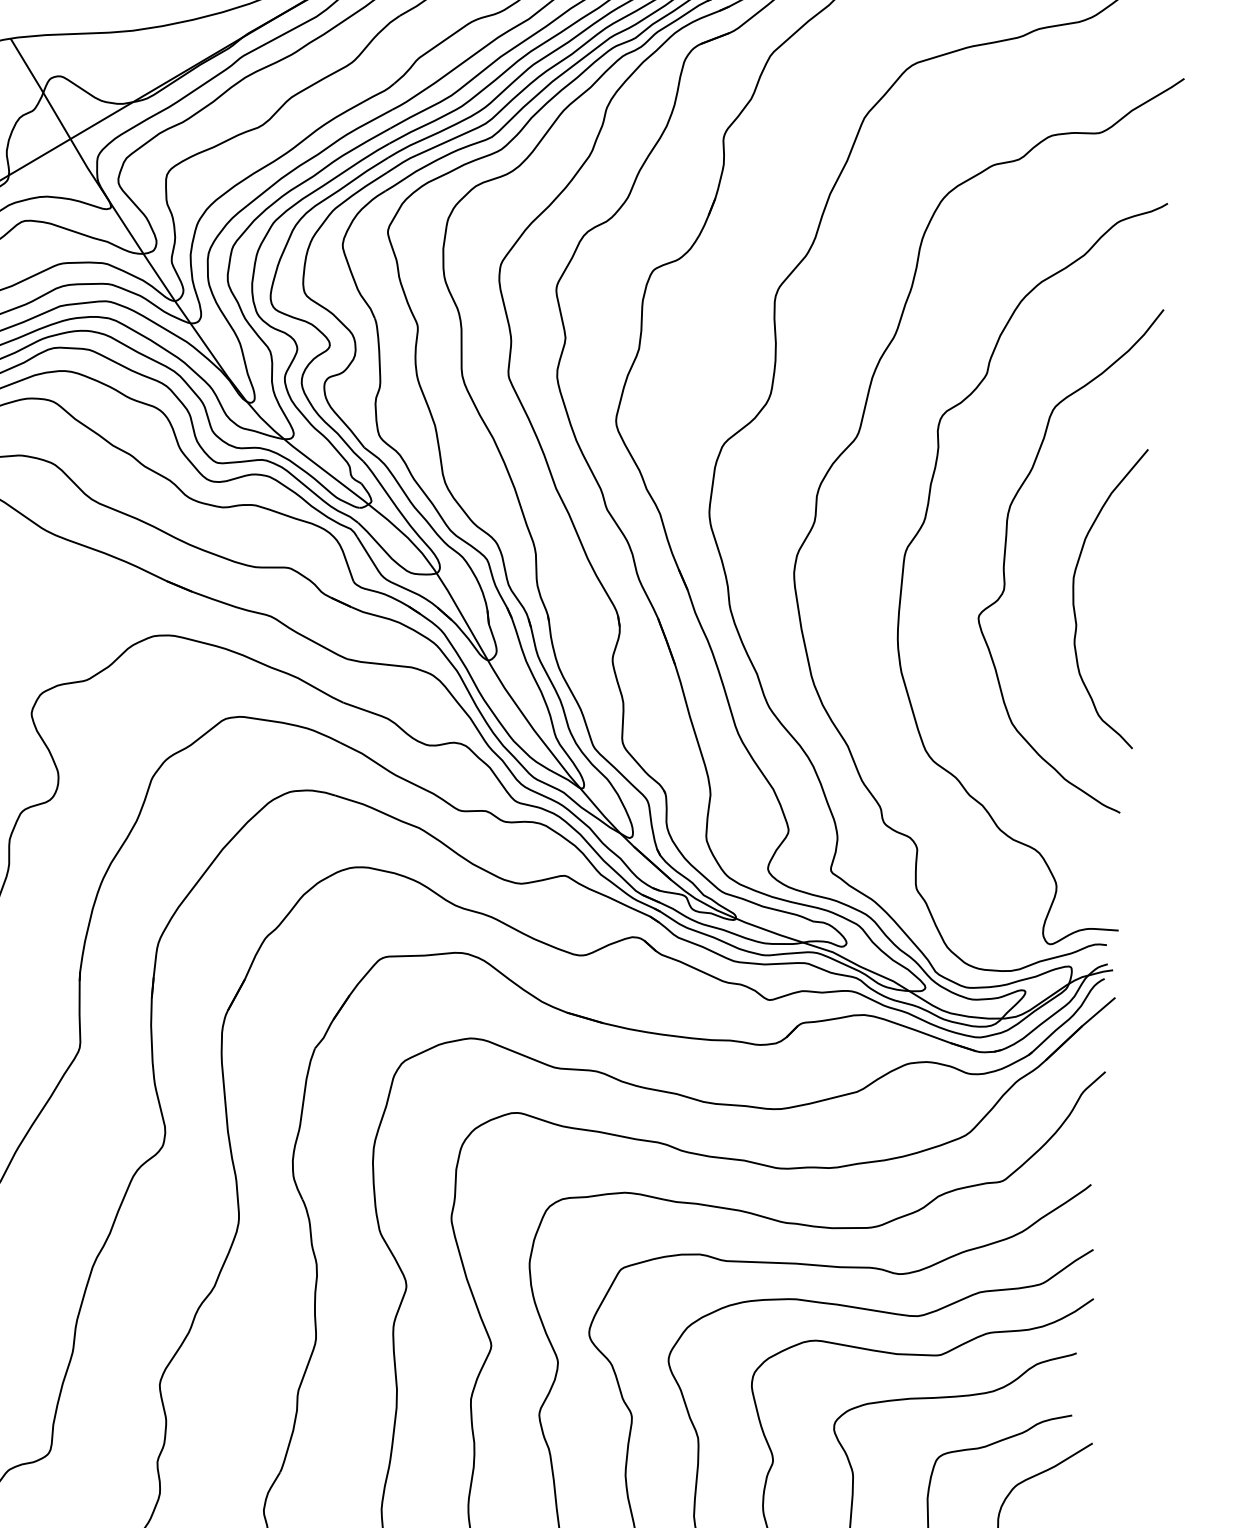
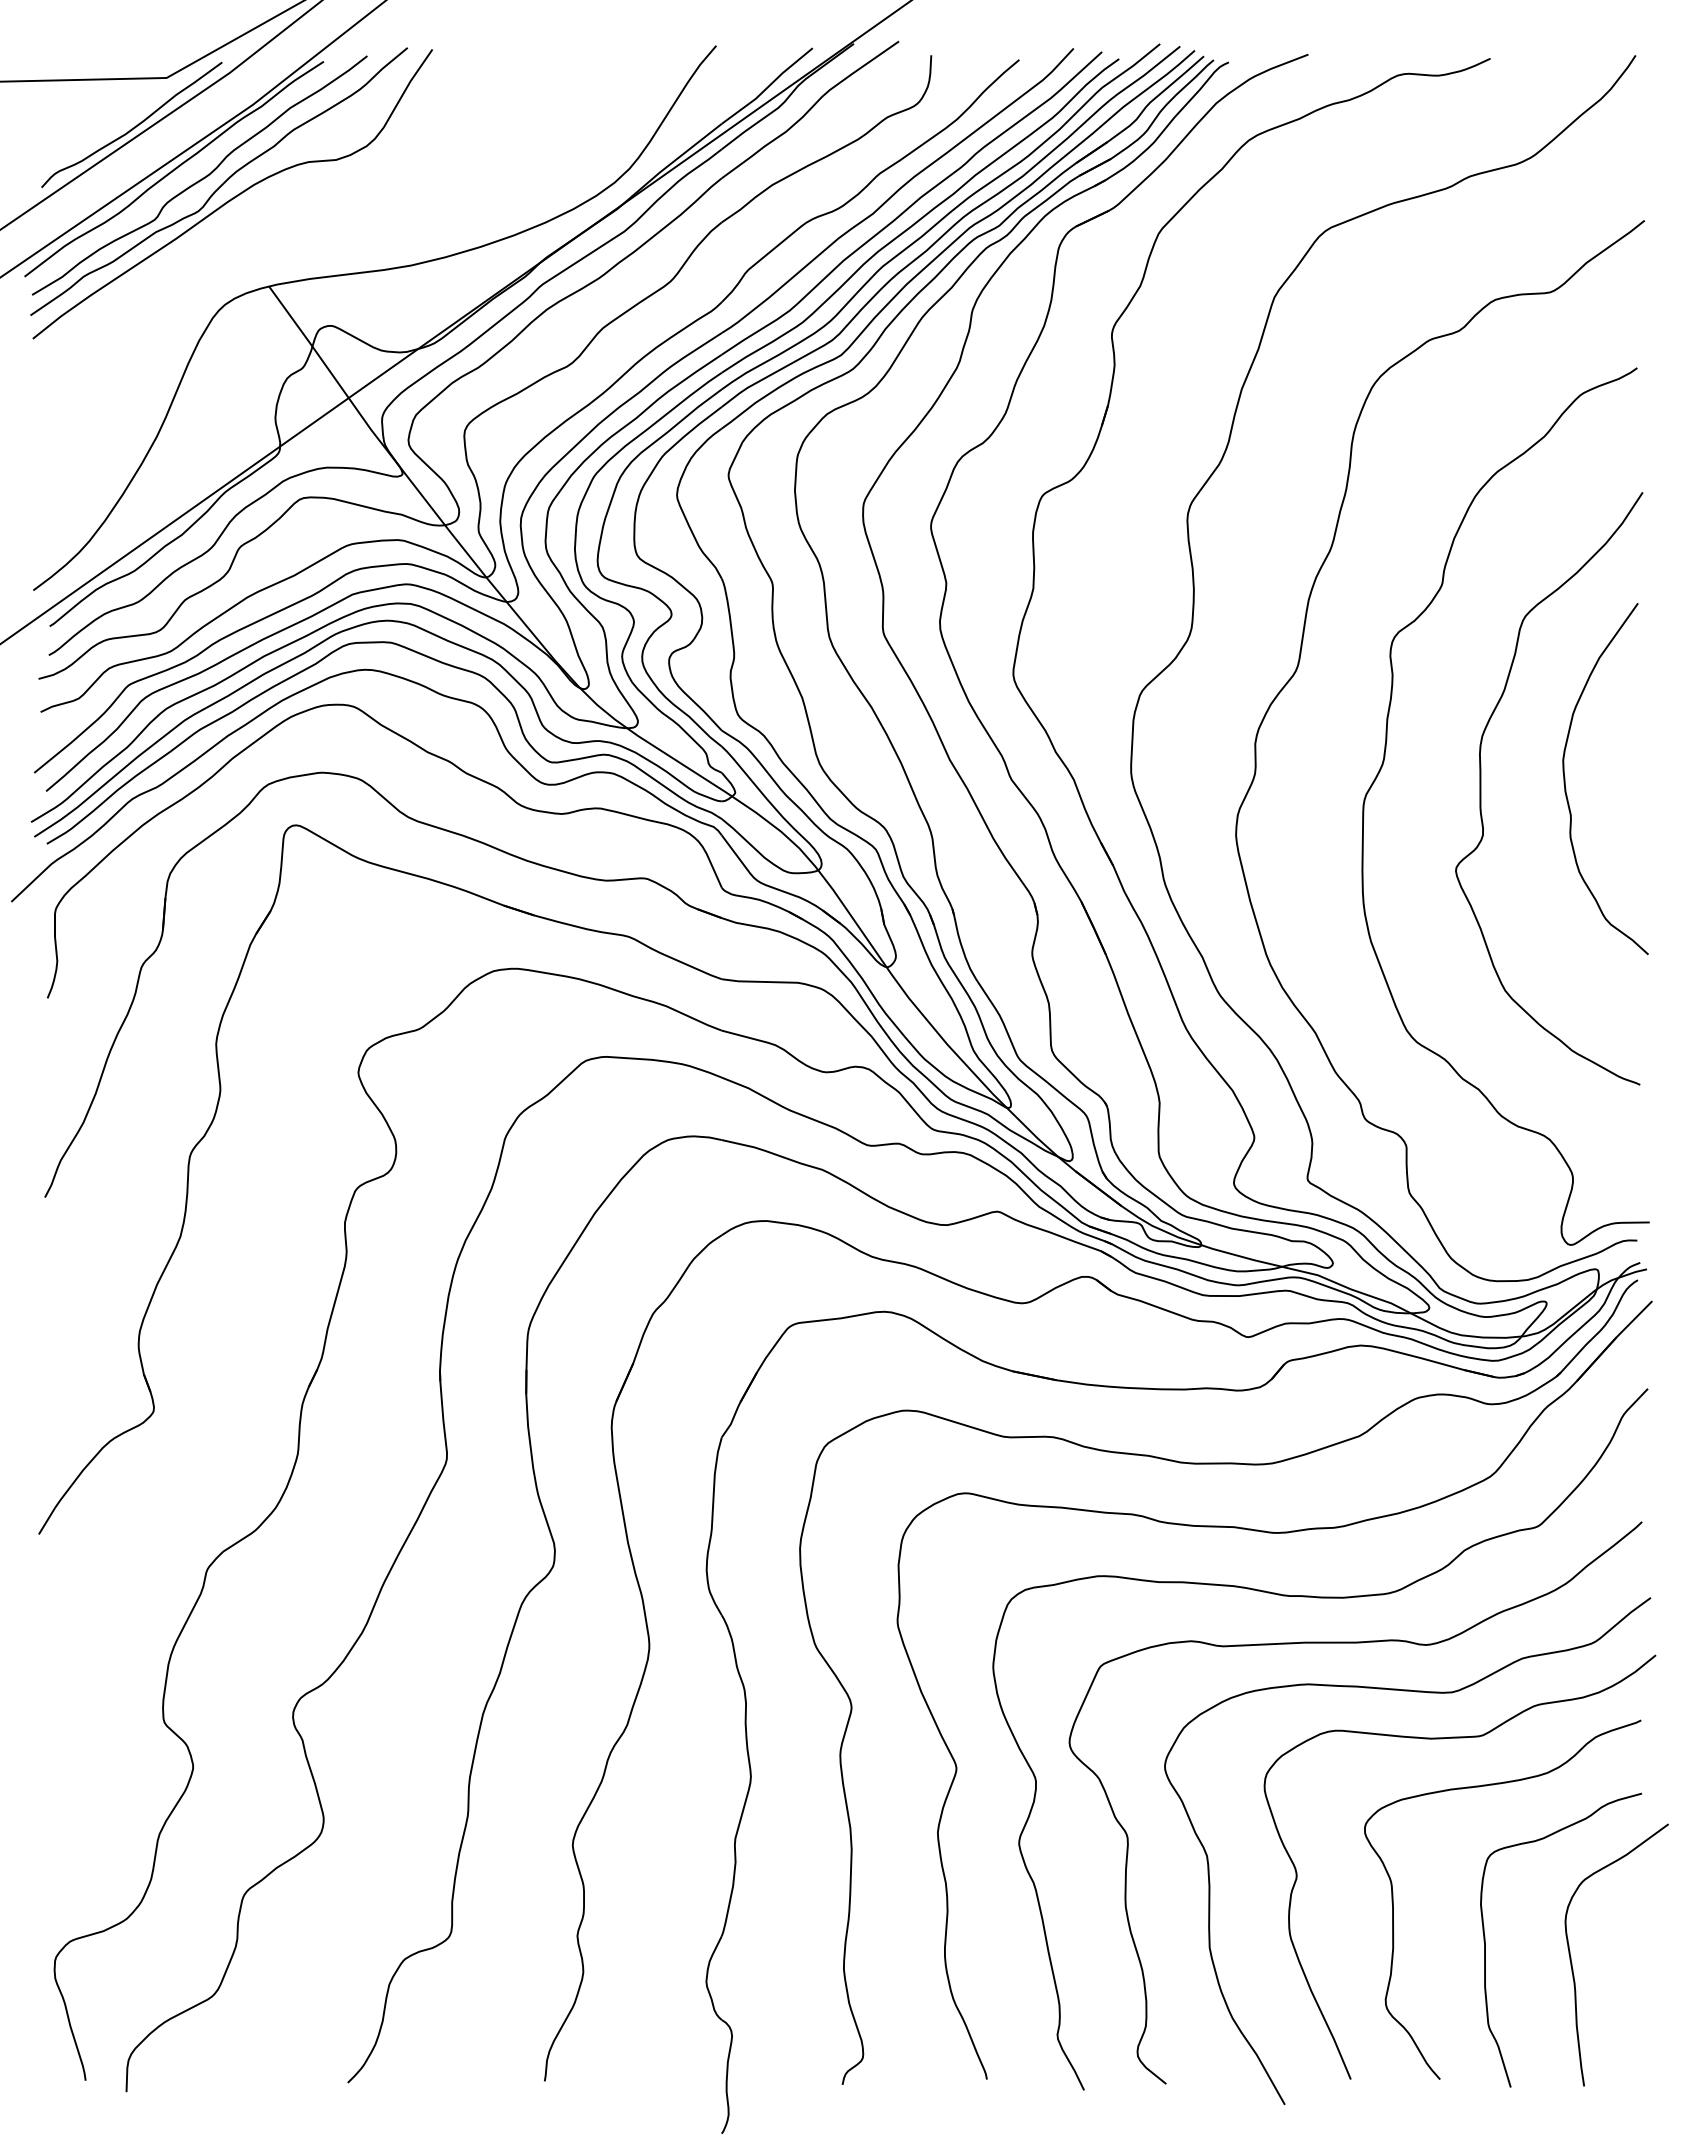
curve: (1074, 593) -> (1565, 778), moved

